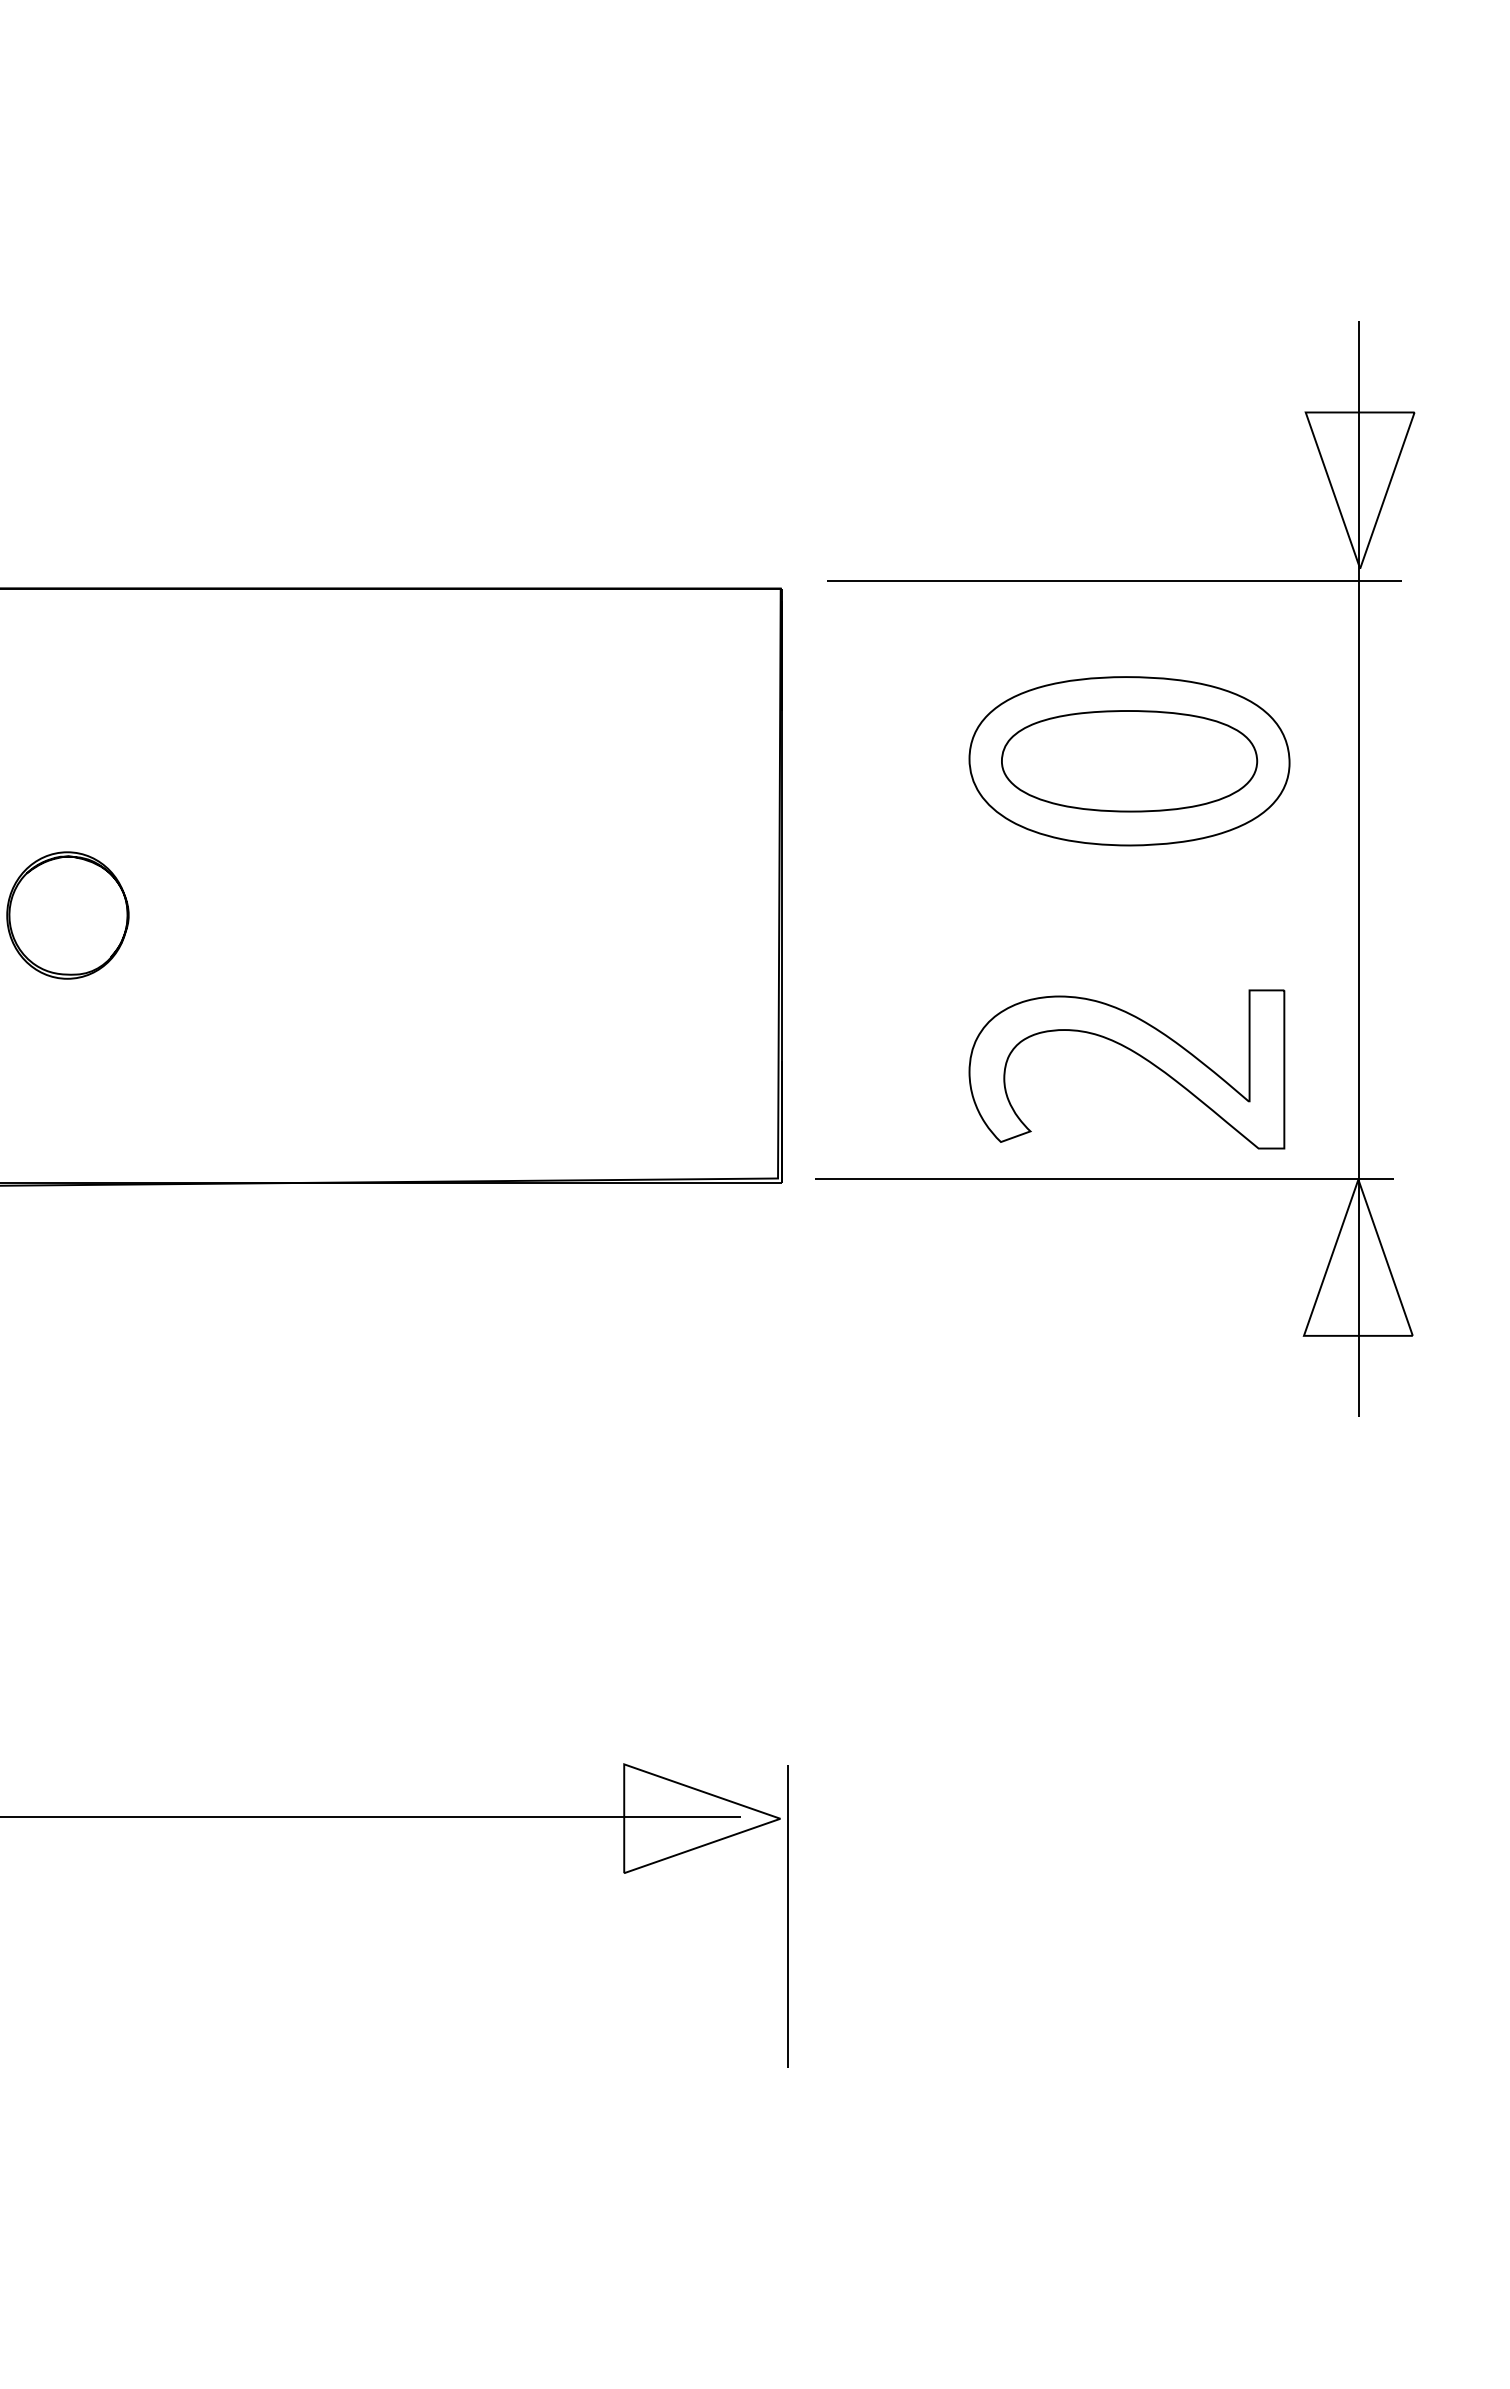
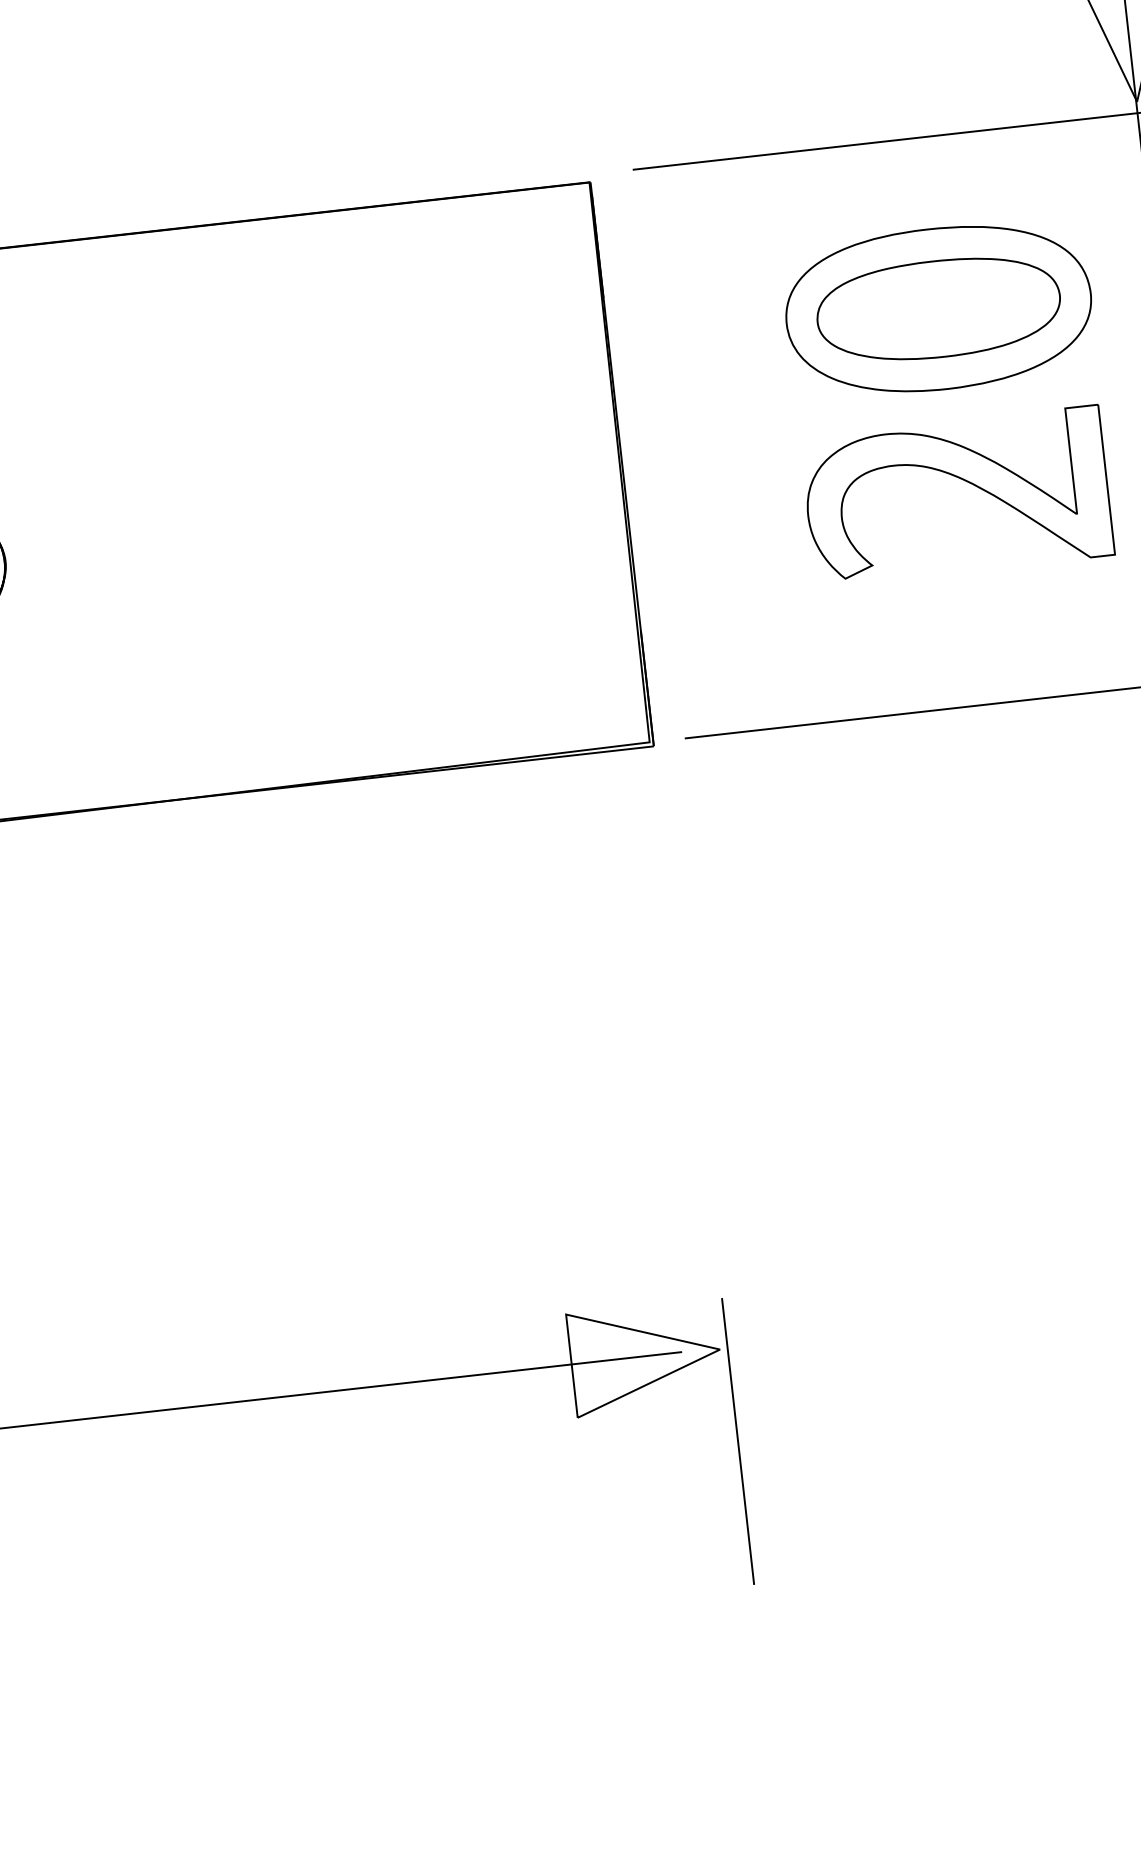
part: (1134, 1053) -> (962, 480), moved

